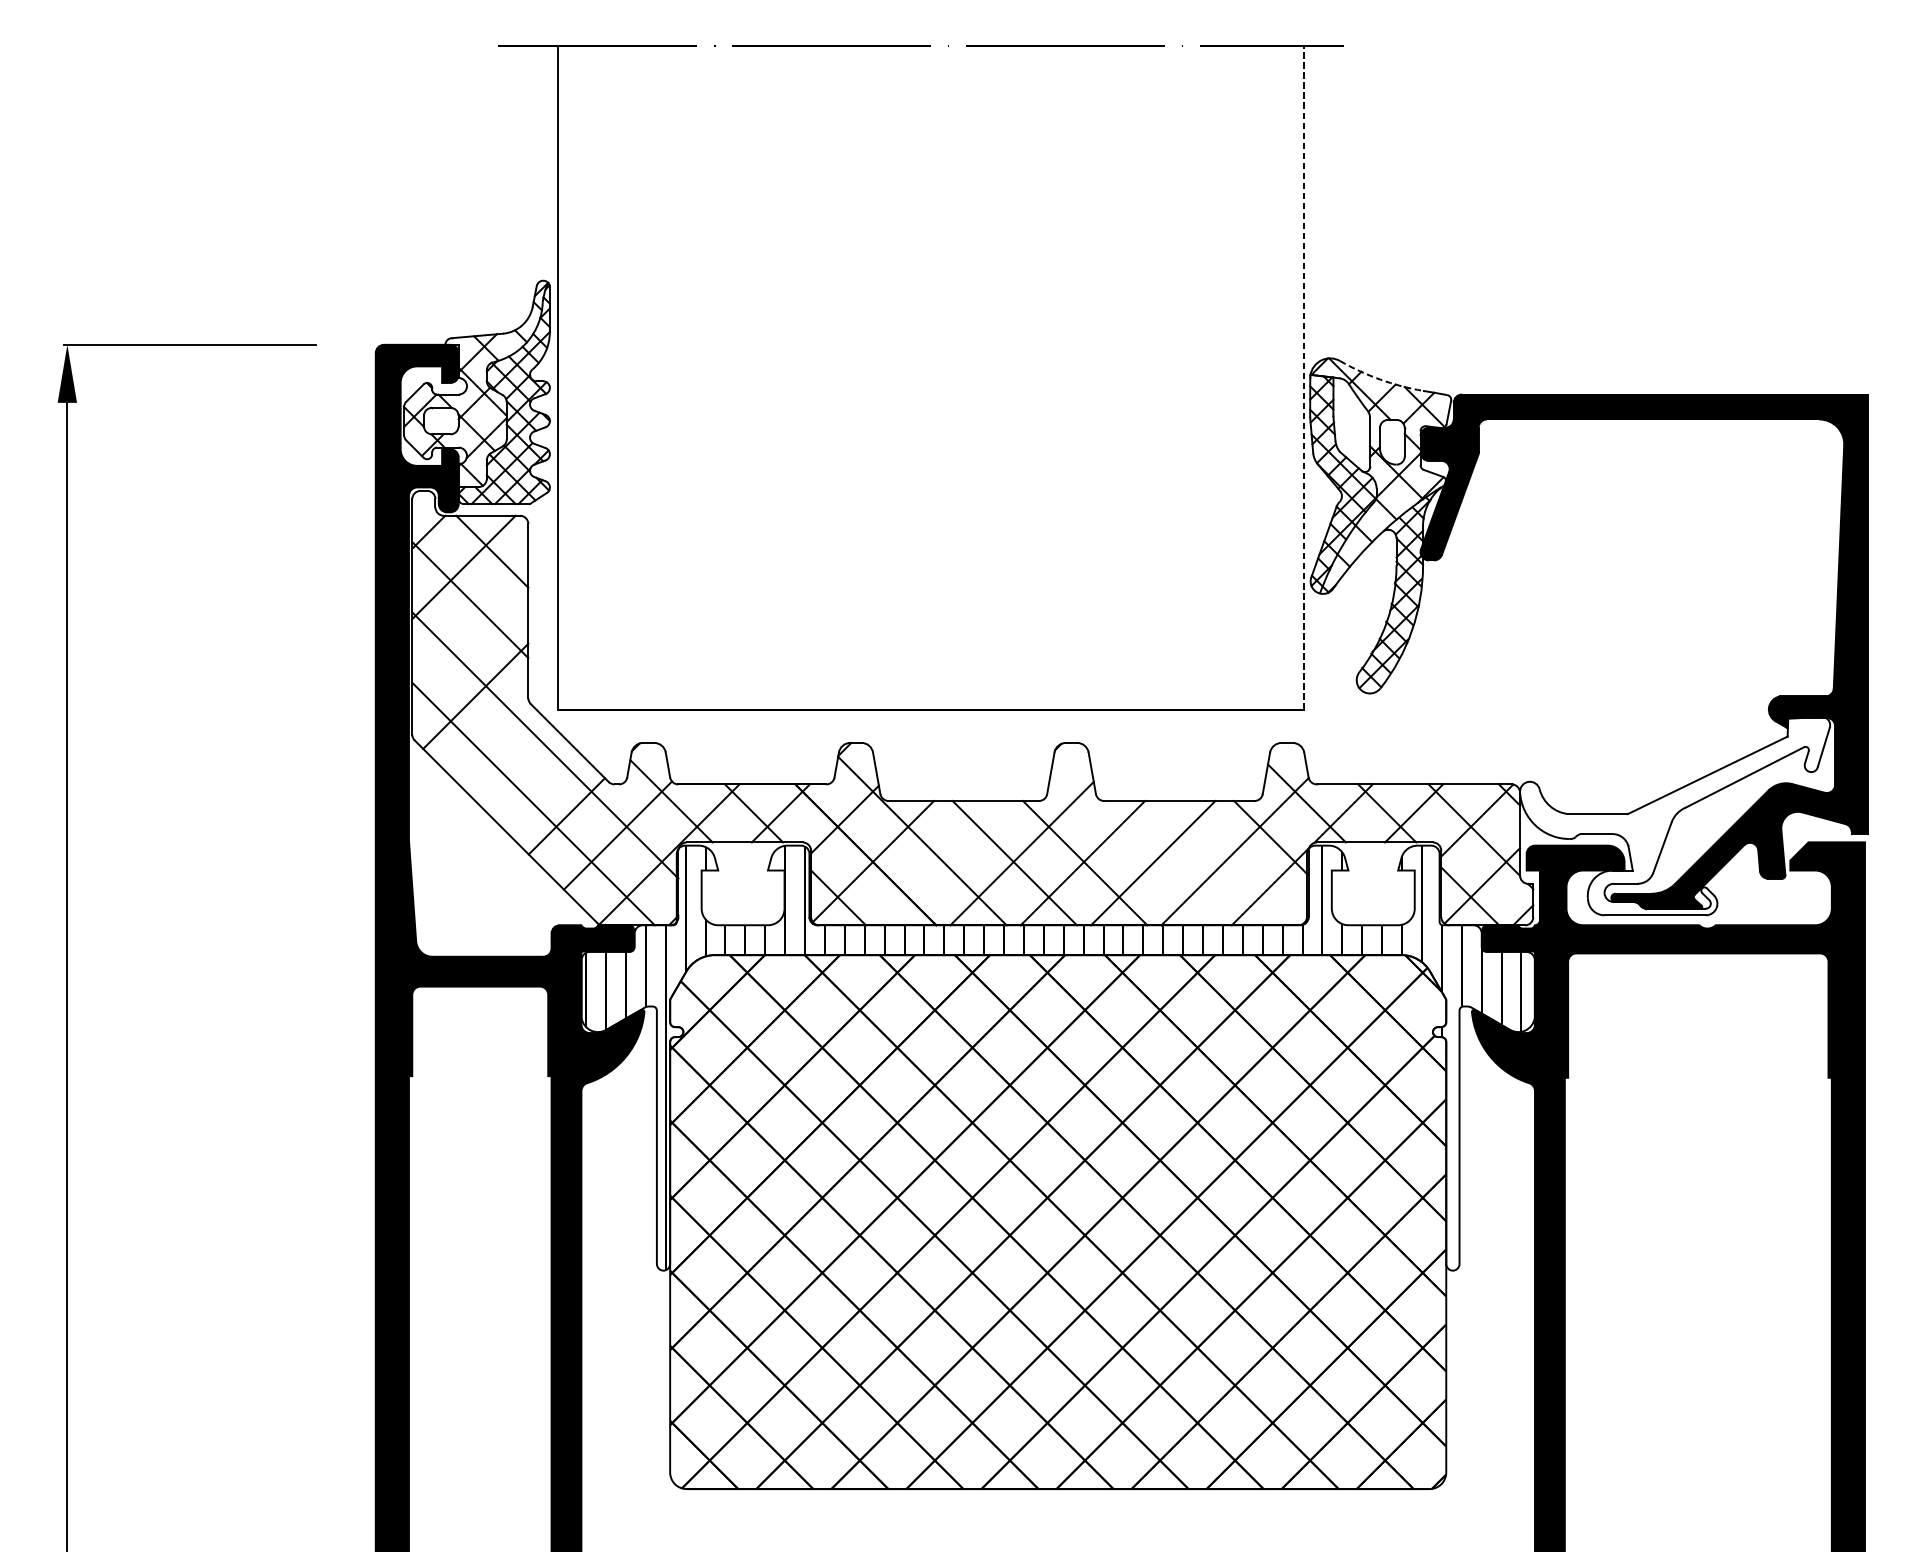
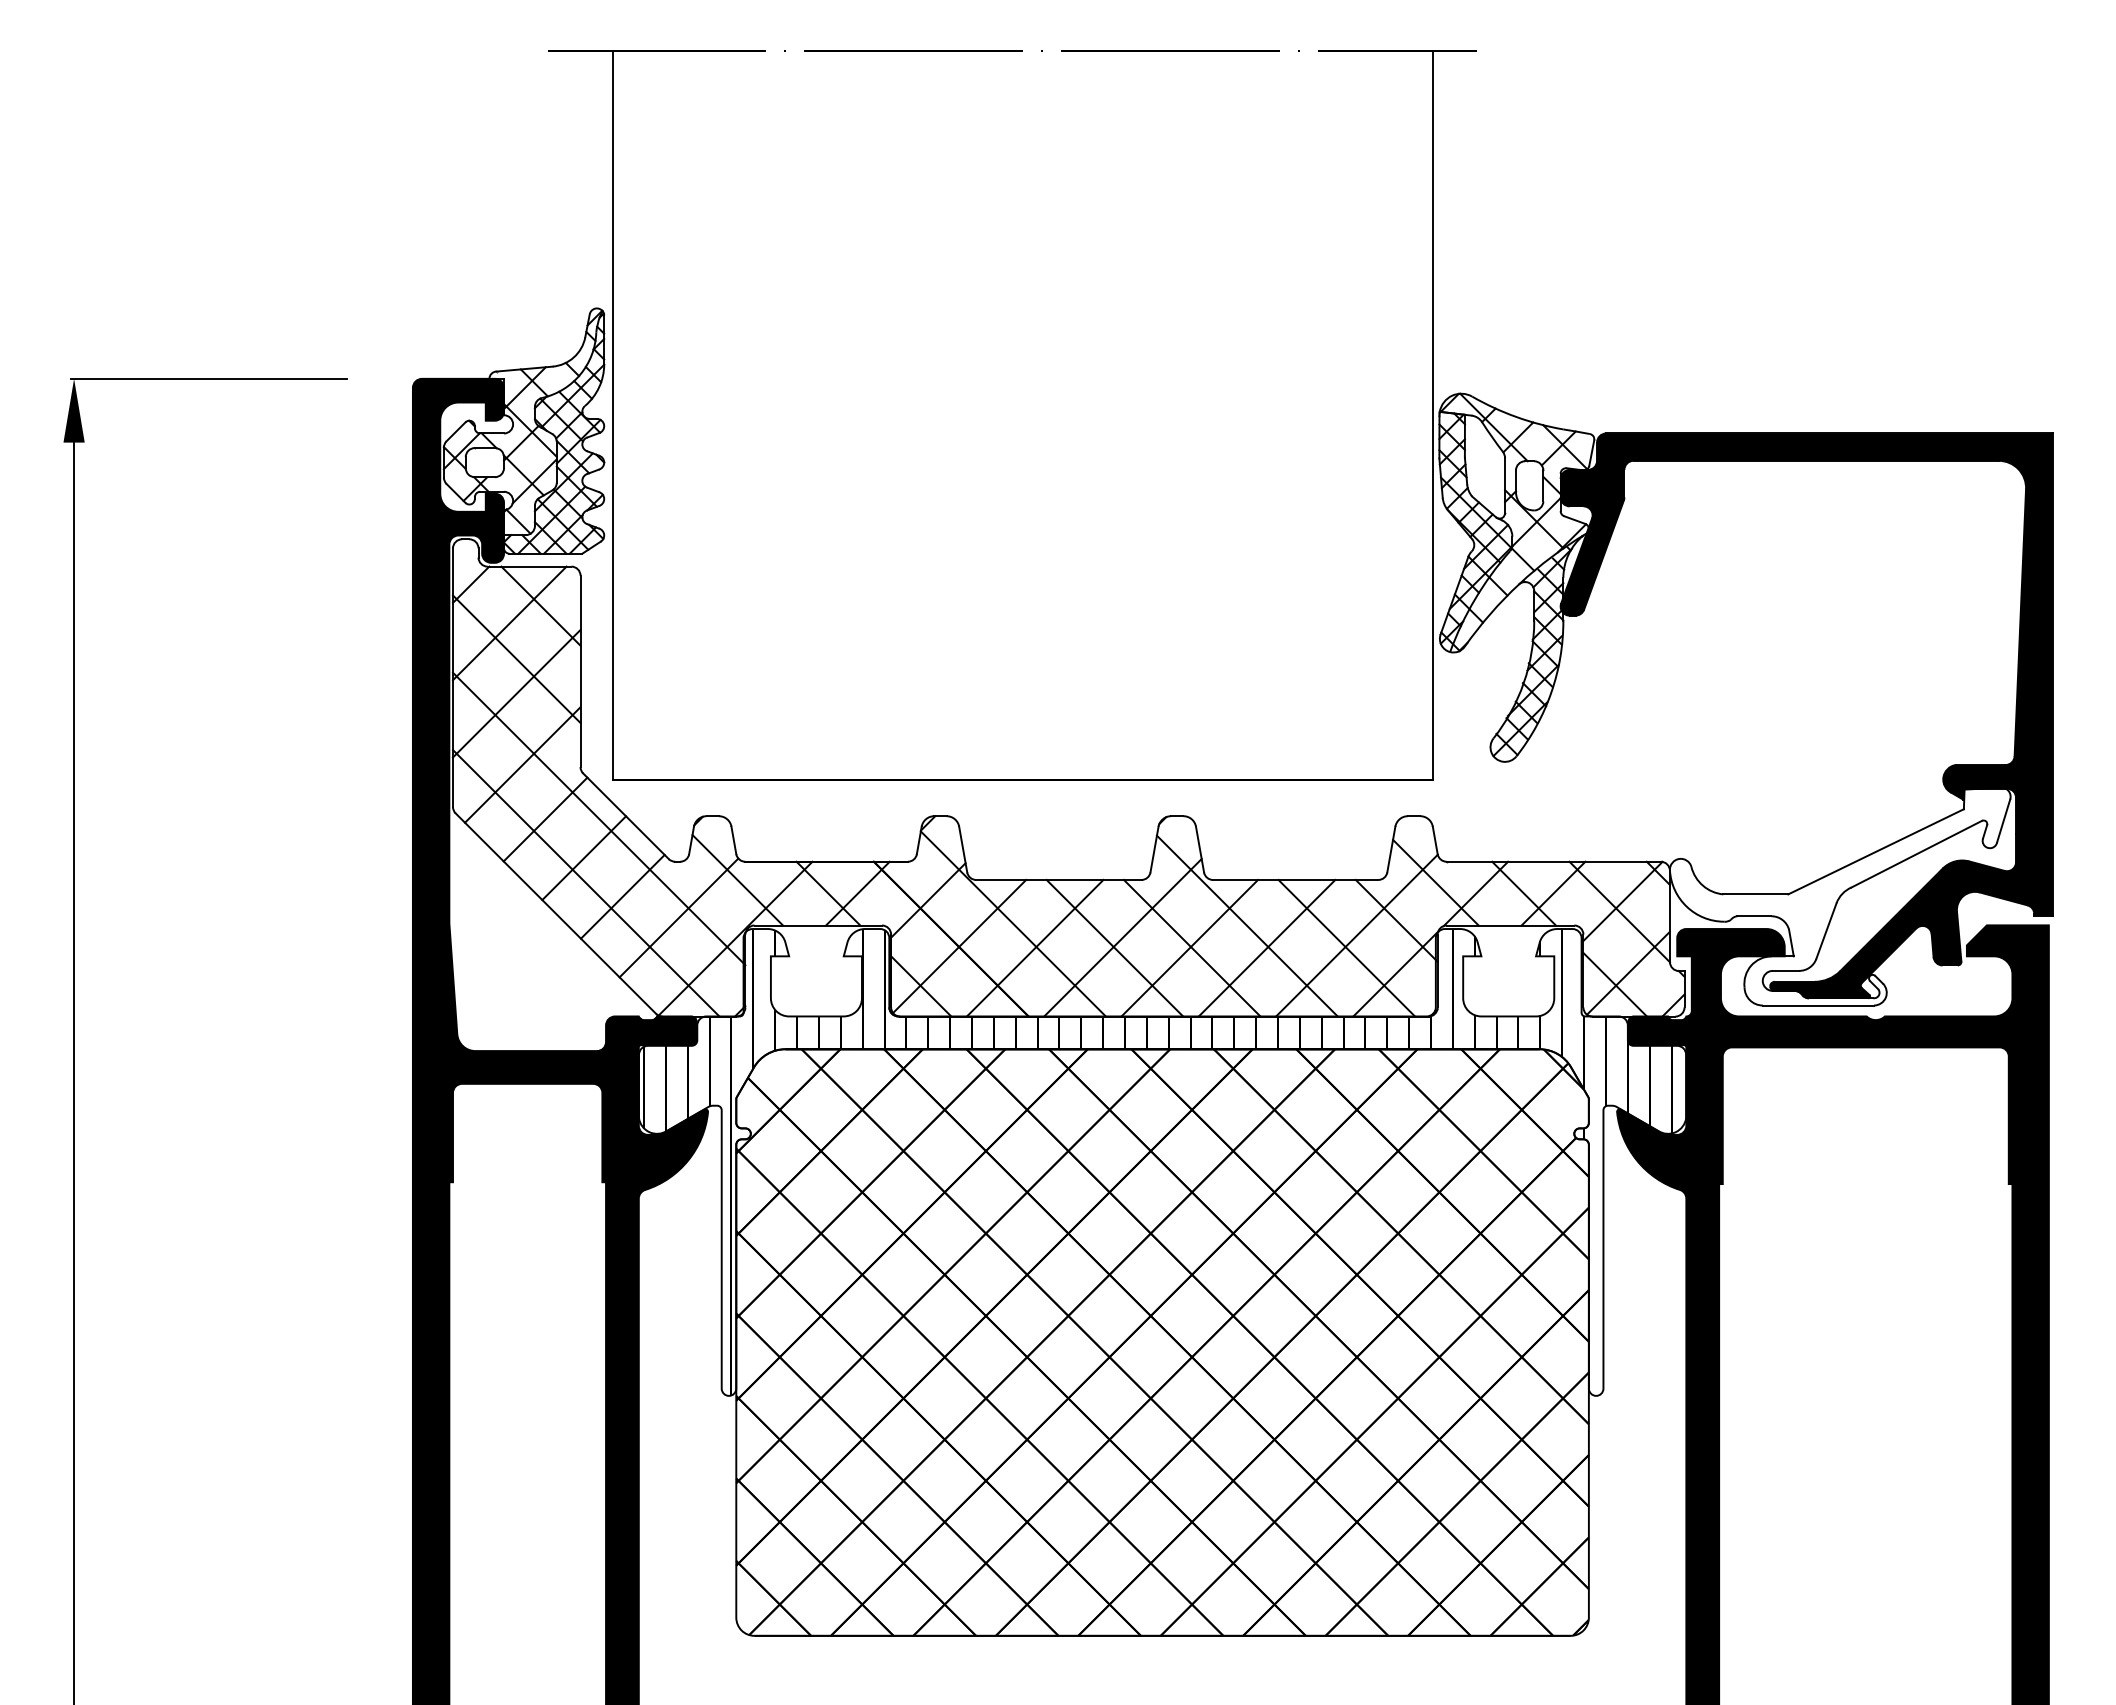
line: (1304, 377) -> (1433, 414), dashed -> solid
arc: (1380, 380) -> (1516, 417), dashed -> solid
line: (470, 631) -> (516, 693), added
line: (496, 745) -> (545, 819), added
line: (531, 781) -> (584, 858), added
line: (1134, 842) -> (1246, 925), added
line: (941, 862) -> (1034, 947), added
line: (1225, 862) -> (1346, 947), added

